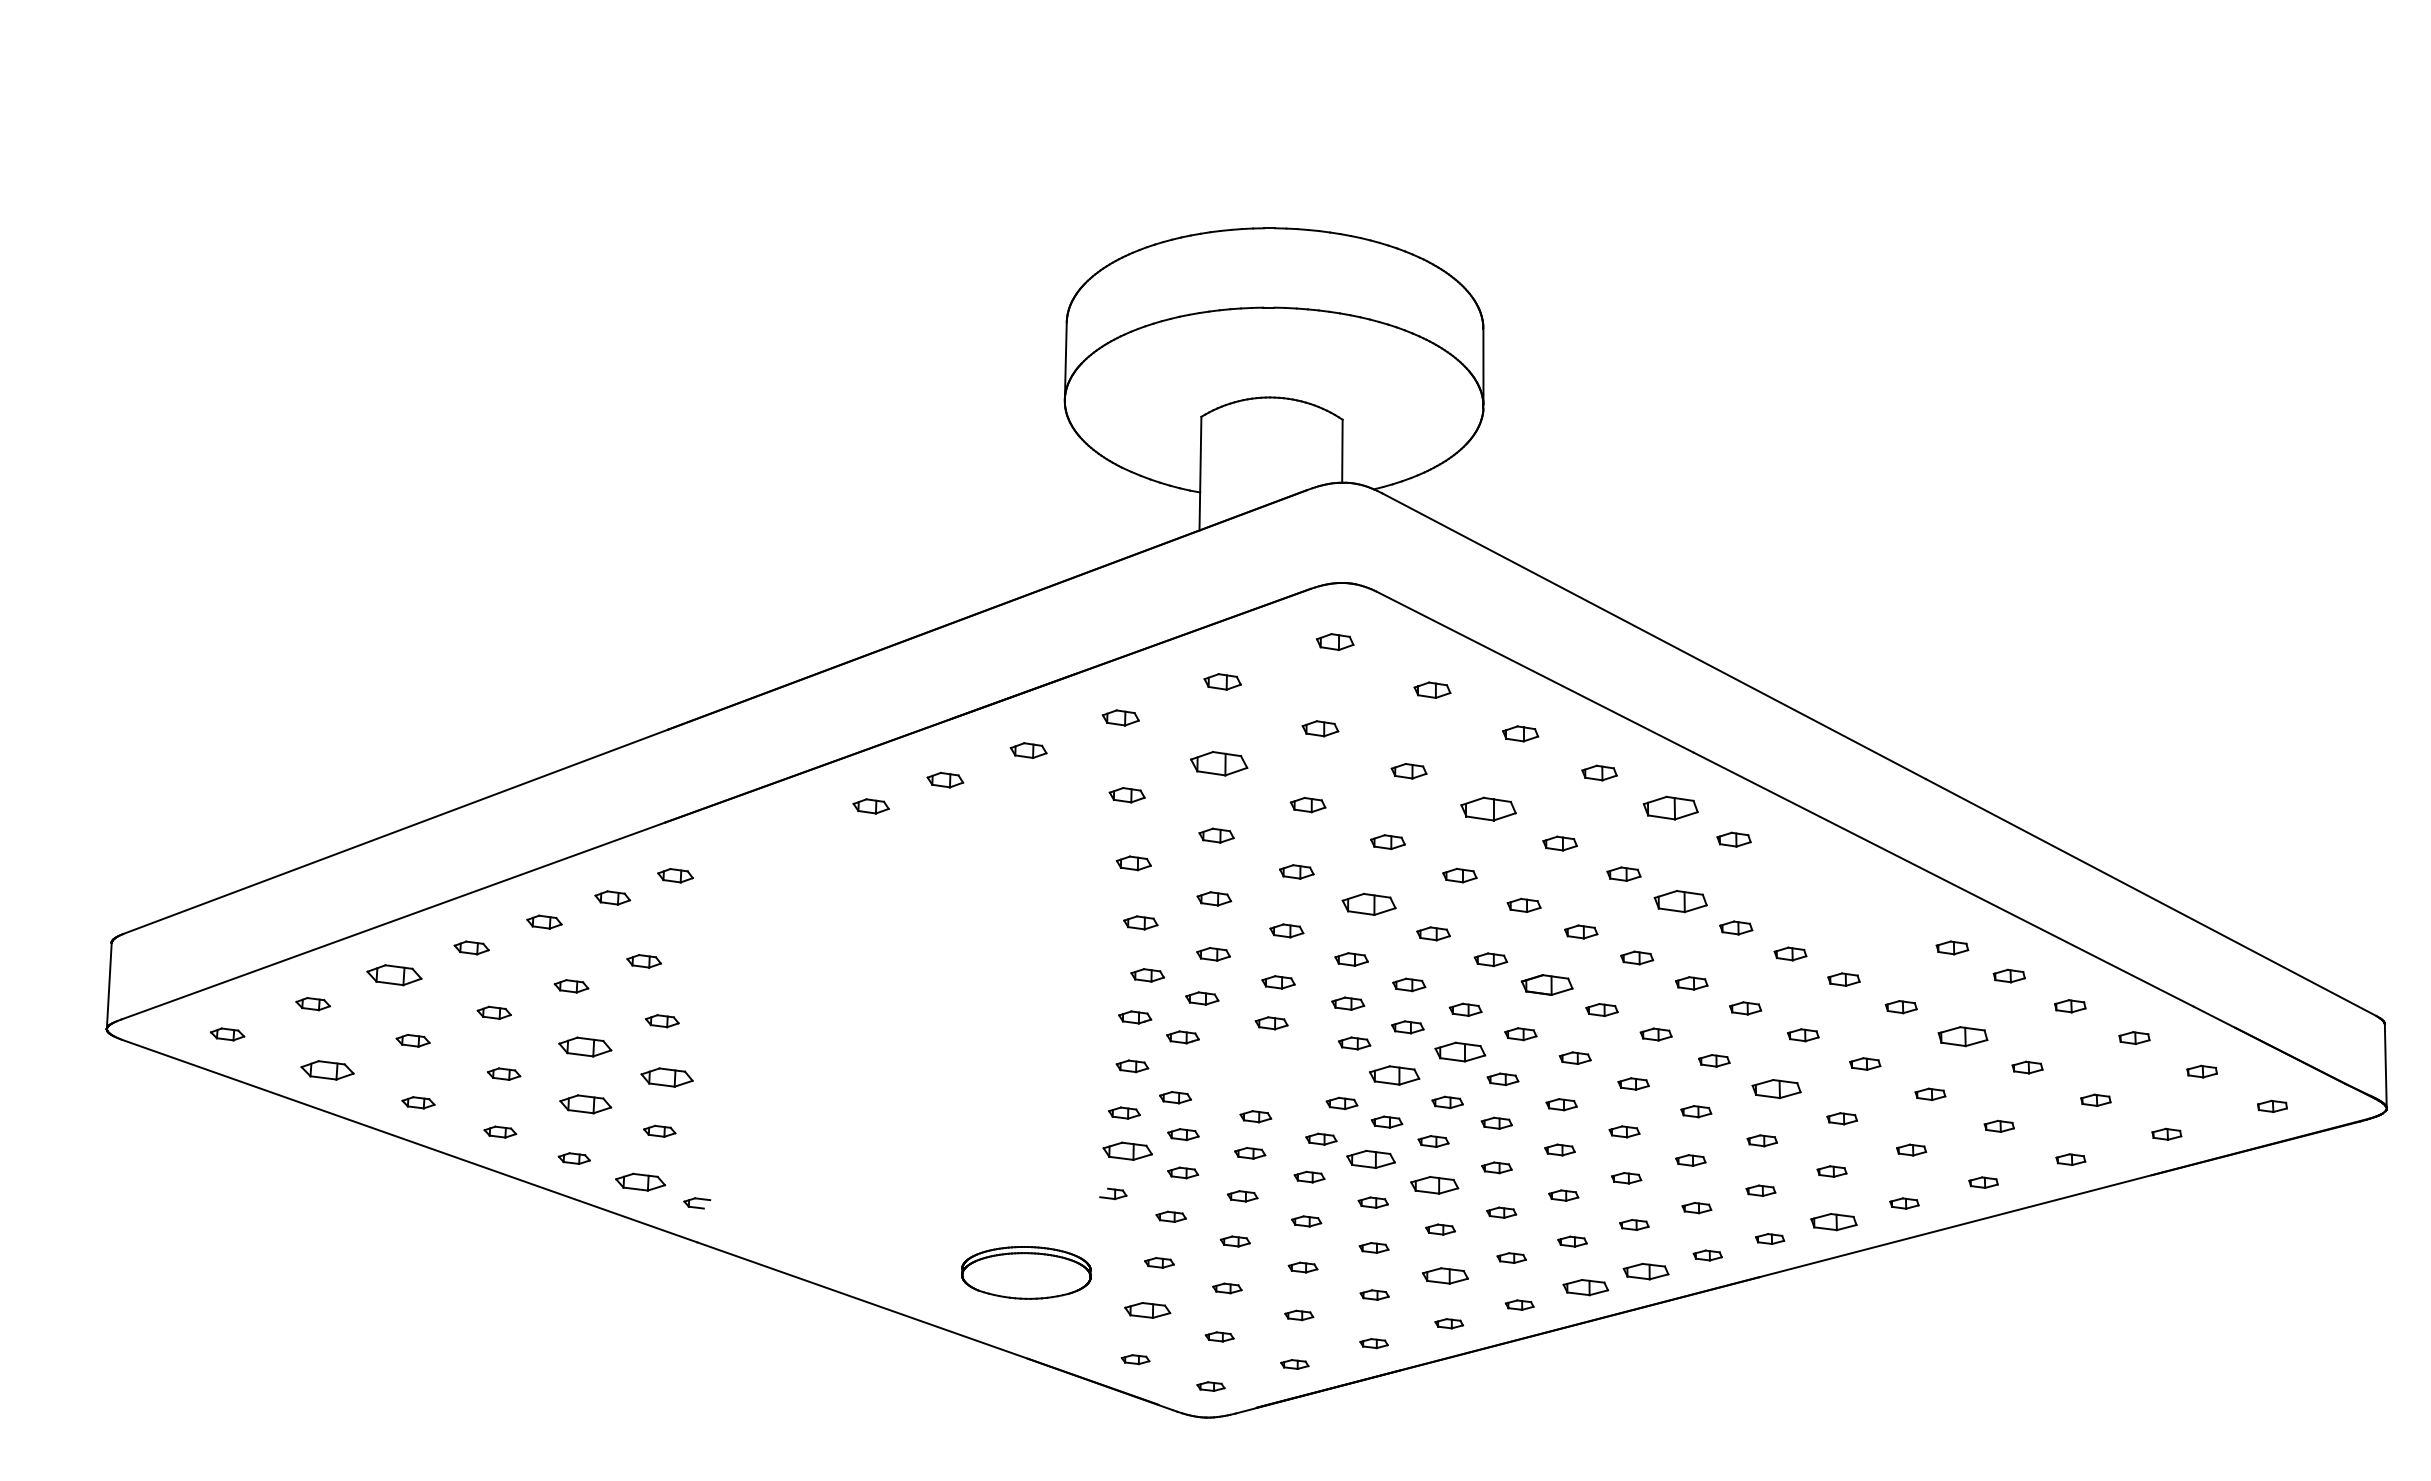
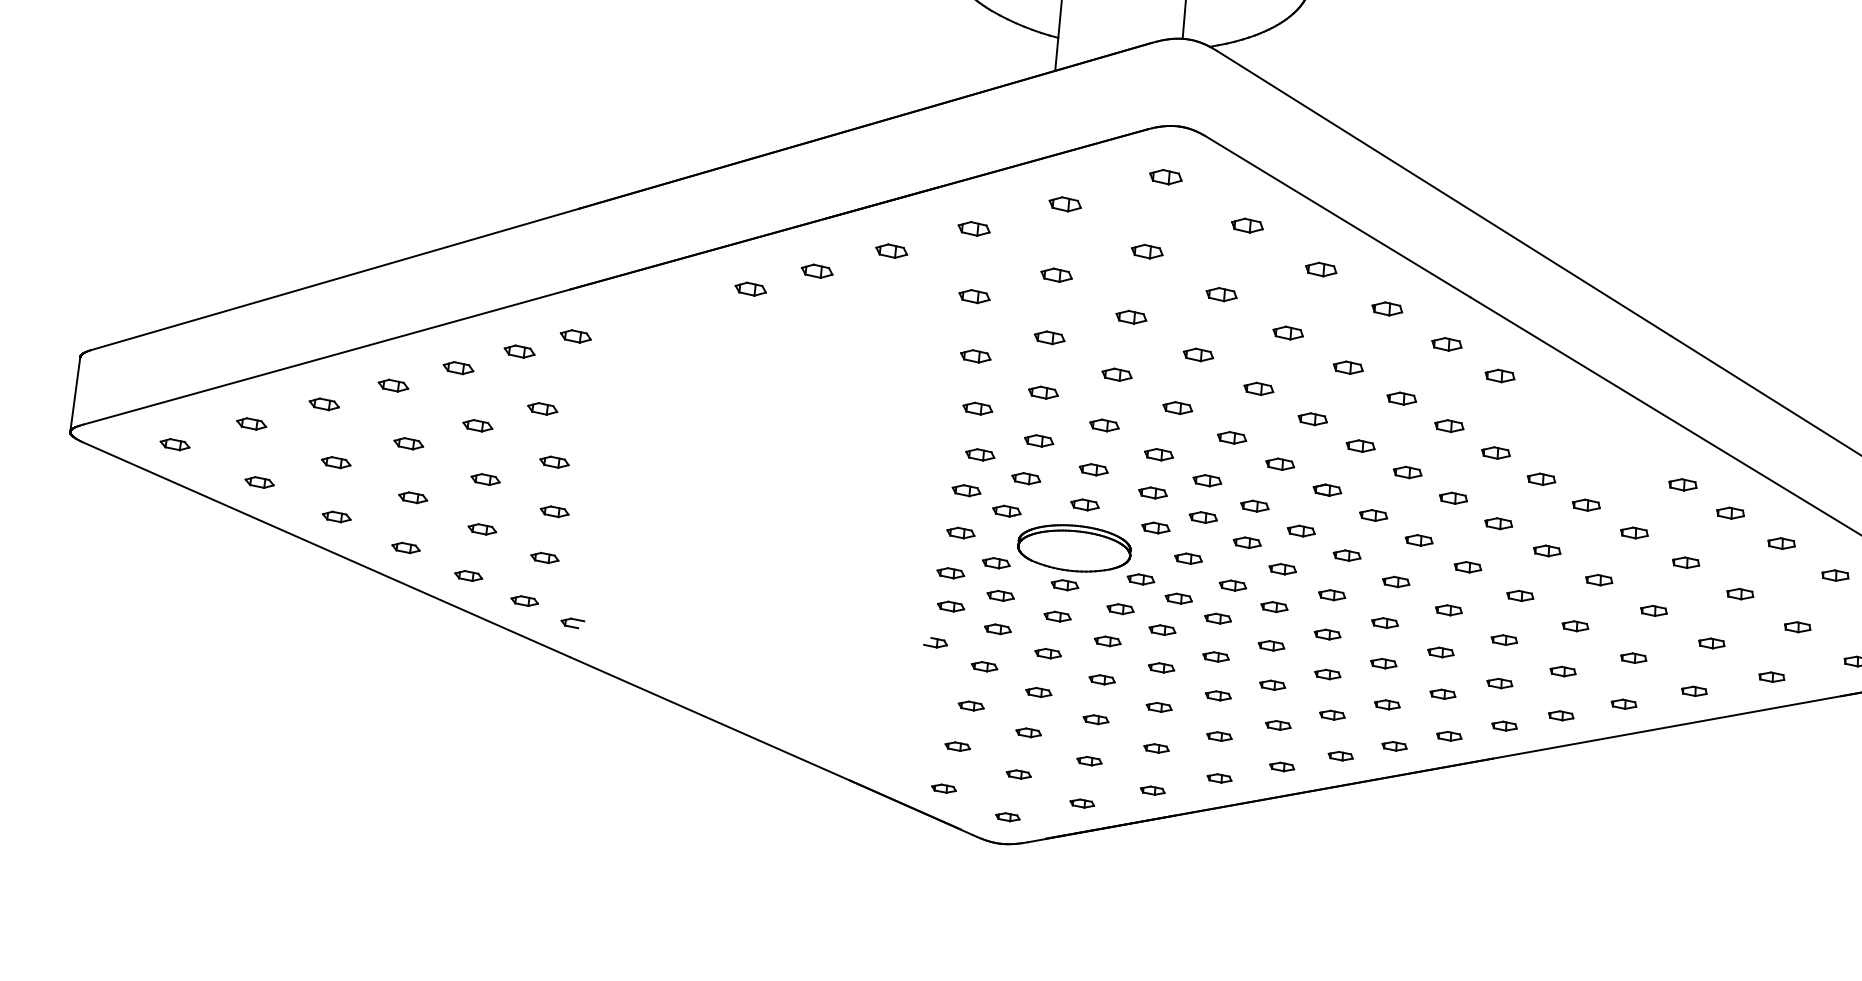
part: (1218, 763) -> (1056, 275), size x0.62
part: (1670, 808) -> (1446, 344), size x0.62
part: (1488, 809) -> (1288, 333), size x0.62
part: (1680, 900) -> (1449, 425), size x0.62
part: (1368, 904) -> (1177, 407), size x0.62
part: (394, 975) -> (324, 404), size x0.62
part: (1546, 985) -> (1326, 490), size x0.62
part: (1962, 1036) -> (1685, 562), size x0.62
part: (584, 1046) -> (485, 479), size x0.62
part: (1459, 1052) -> (1246, 542), size x0.62
part: (327, 1069) -> (259, 481), size x0.62
part: (1394, 1075) -> (1188, 558), size x0.62
part: (666, 1077) -> (554, 511), size x0.62
part: (1776, 1088) -> (1520, 595), size x0.62
part: (585, 1103) -> (482, 528), size x0.62
part: (1127, 1150) -> (950, 606), size x0.62
part: (1370, 1159) -> (1161, 630), size x0.62
part: (640, 1182) -> (524, 601), size x0.62
part: (1434, 1185) -> (1215, 657), size x0.62
part: (1833, 1222) -> (1560, 716), size x0.62
part: (1646, 1271) -> (1394, 746), size x0.62
part: (1026, 1272) -> (1074, 548), moved
part: (1445, 1275) -> (1219, 736), size x0.62
part: (1585, 1287) -> (1340, 756), size x0.62
part: (1147, 1310) -> (957, 746), size x0.62

